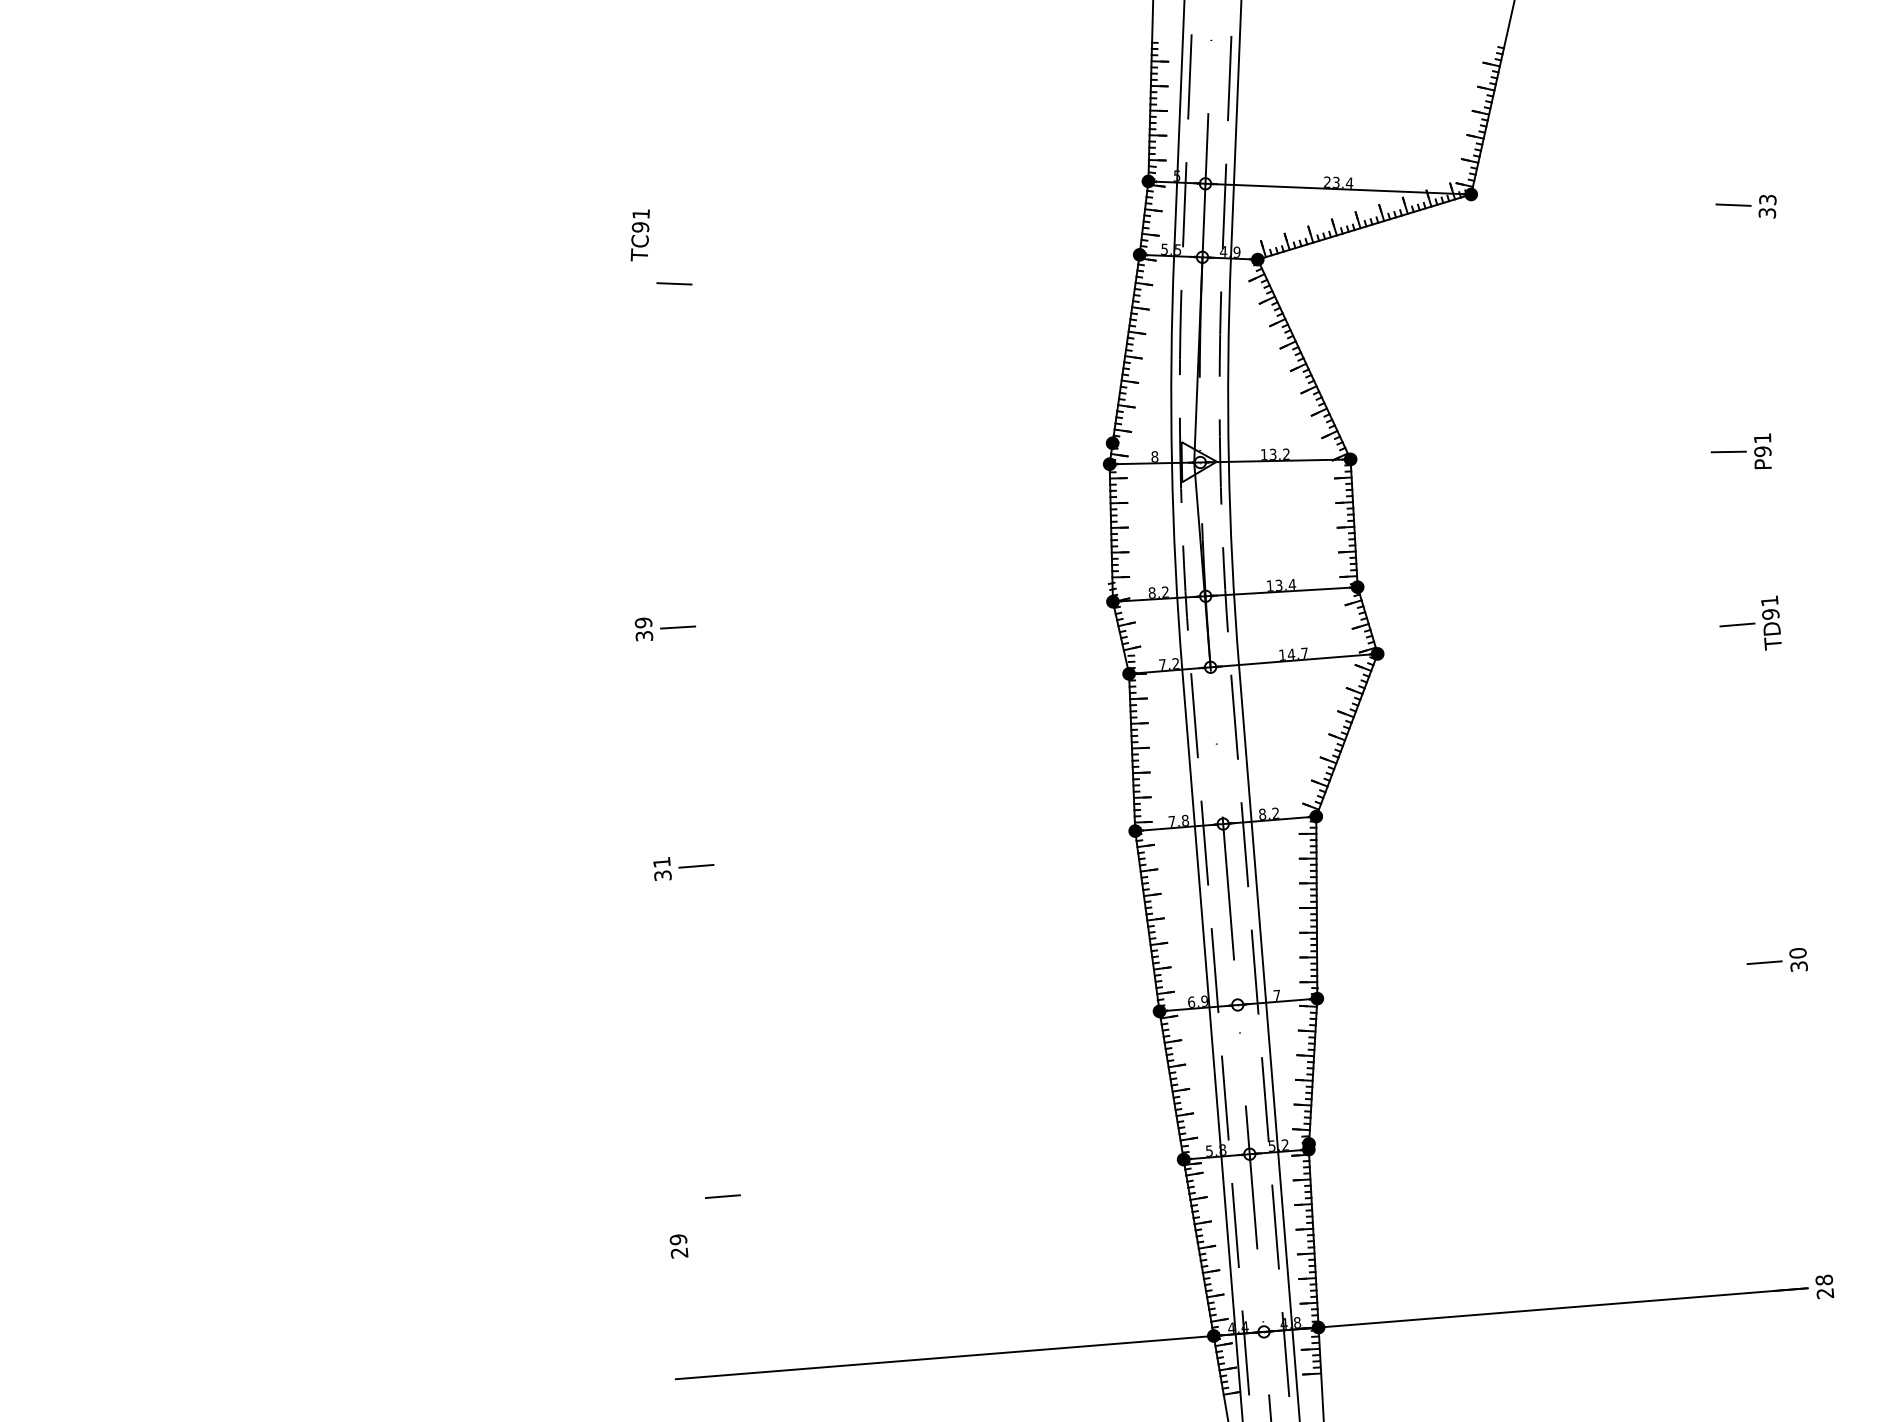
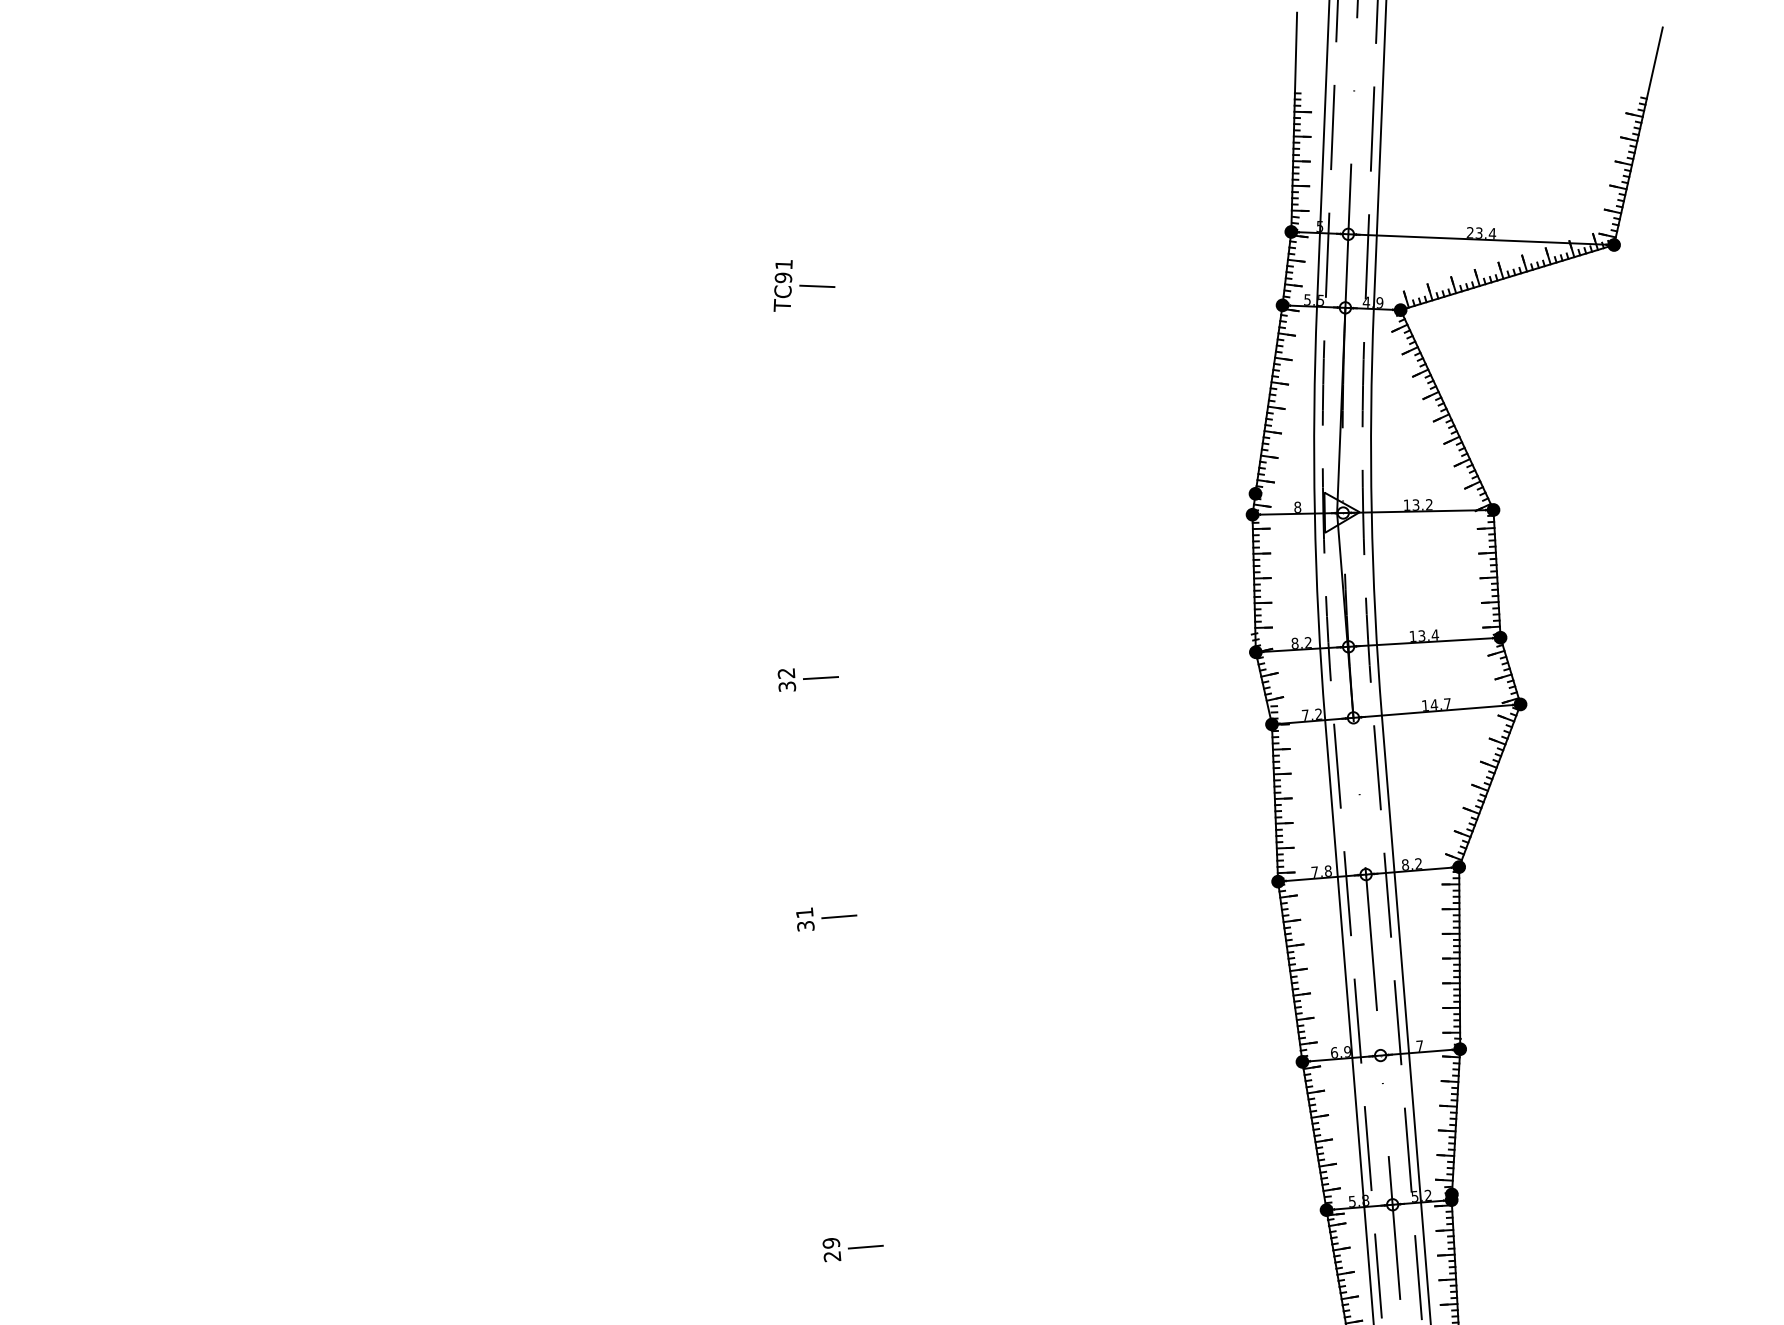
line: (674, 283) -> (817, 286), moved
text: (643, 622) -> (786, 673), 39 -> 32
text: (678, 1246) -> (831, 1250), moved

